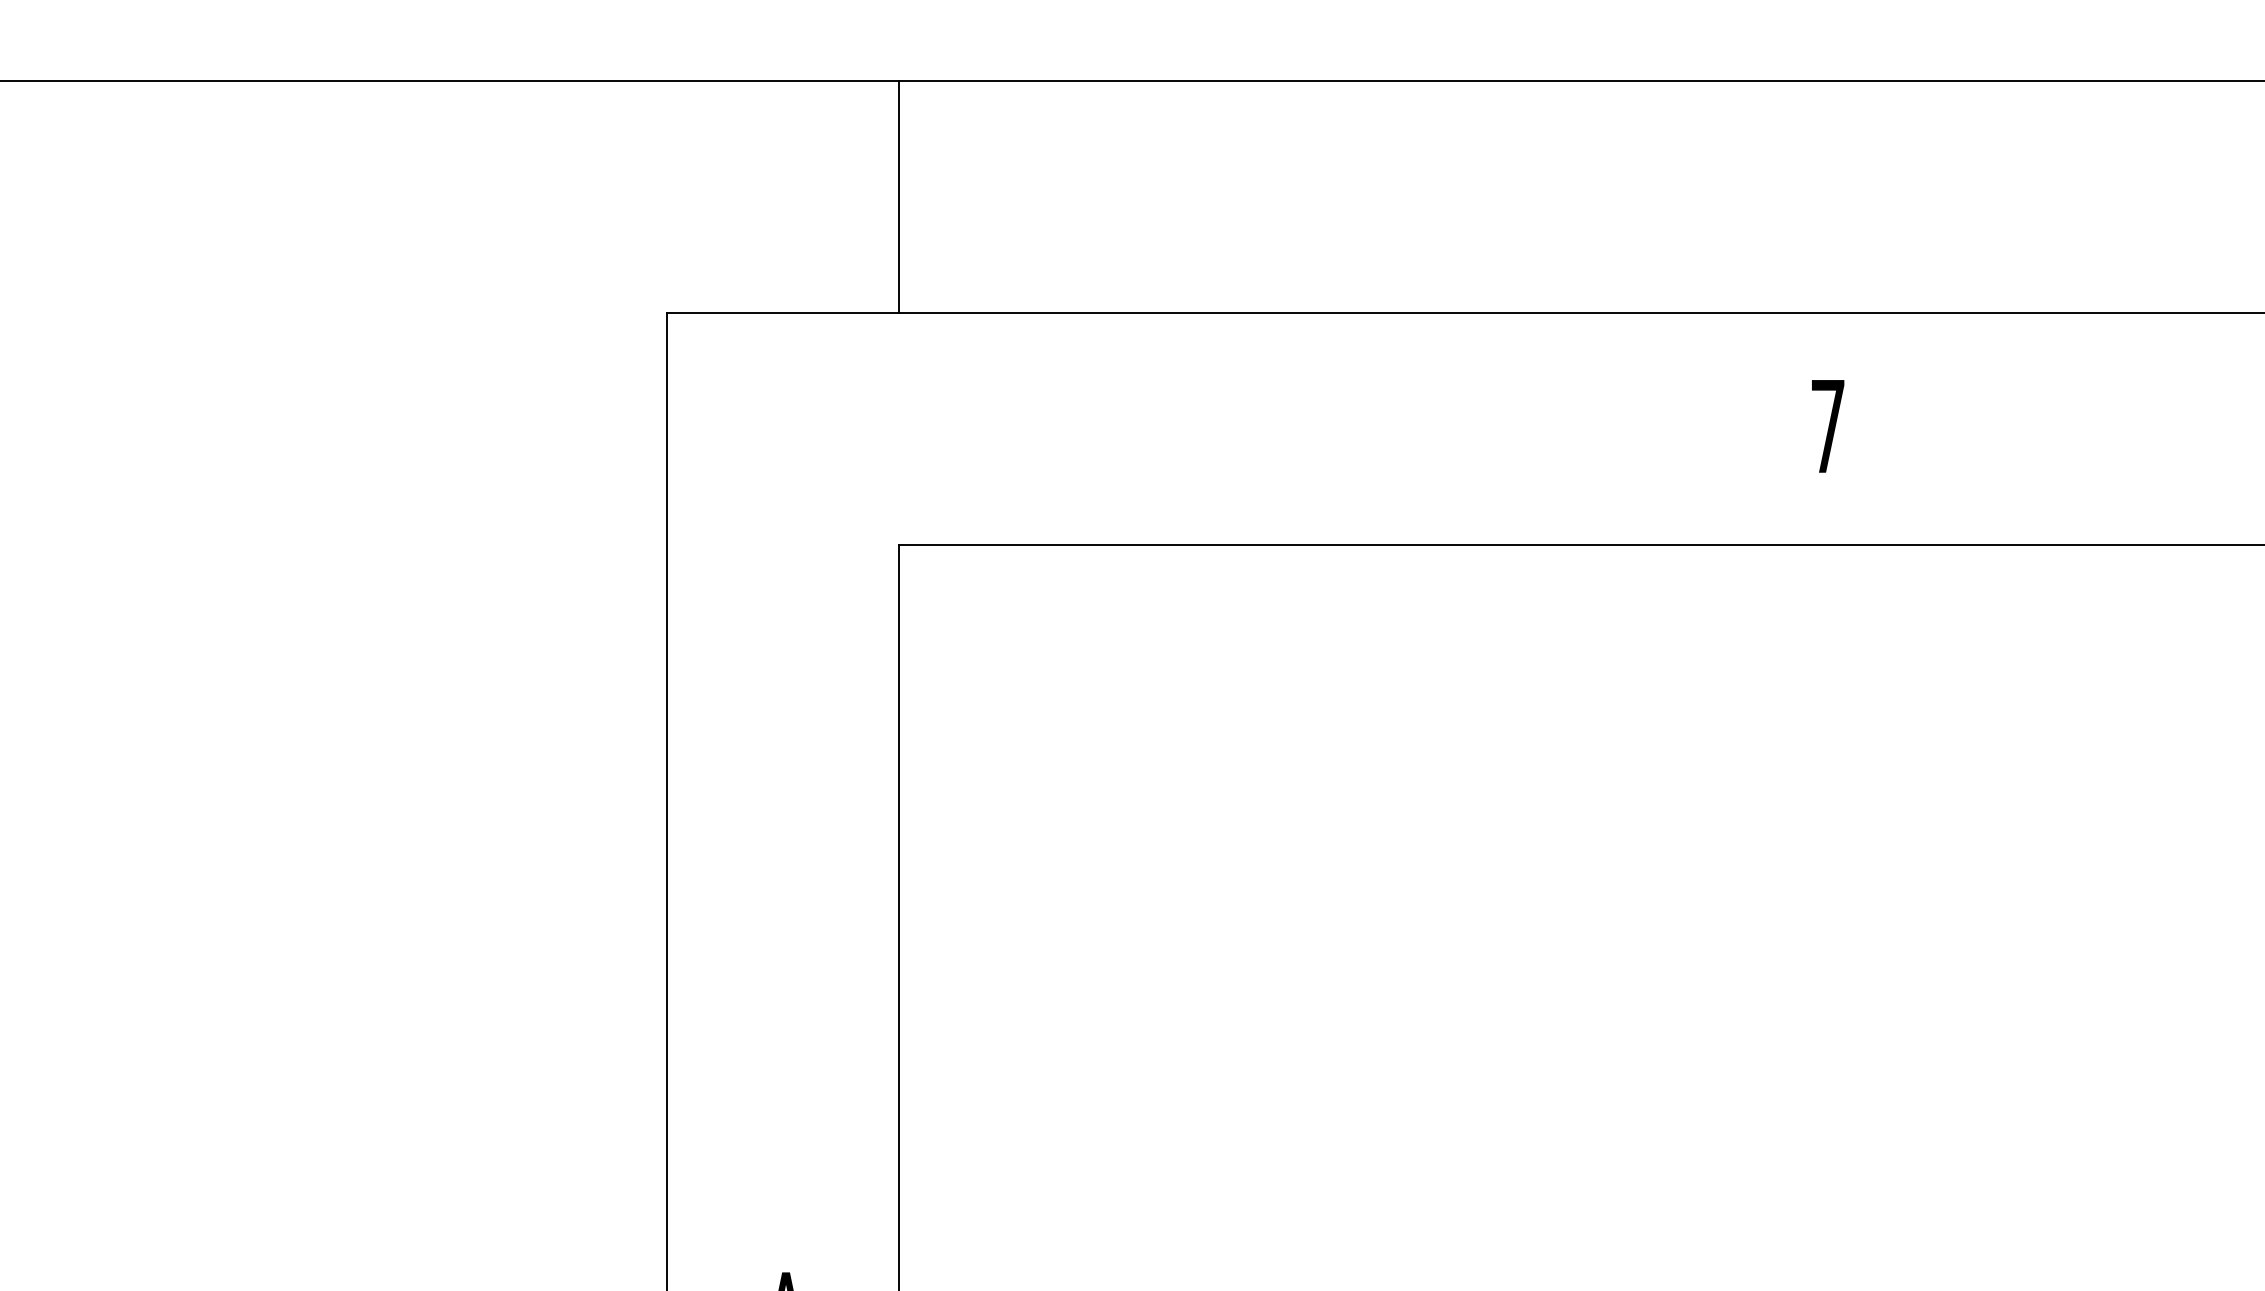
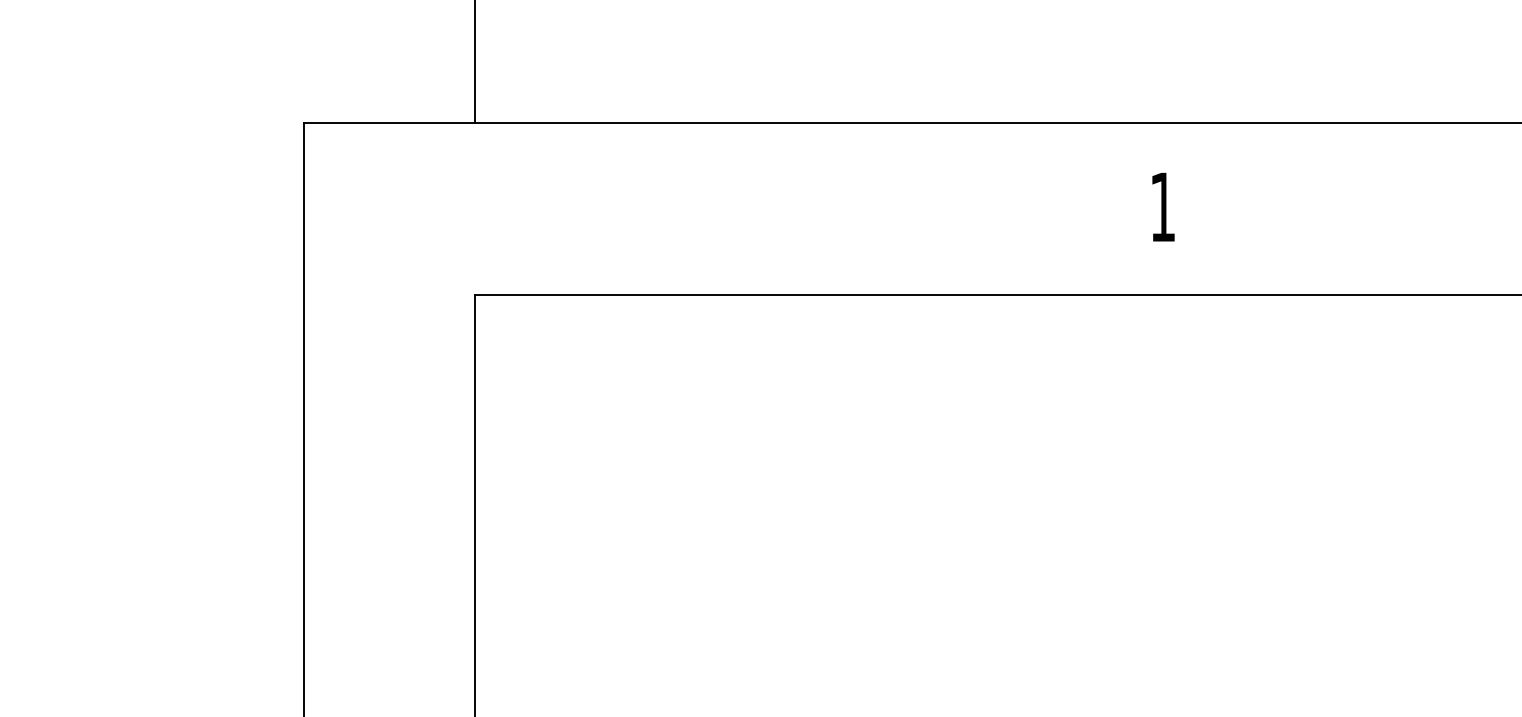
text: (1828, 426) -> (1163, 207), 7 -> 1

